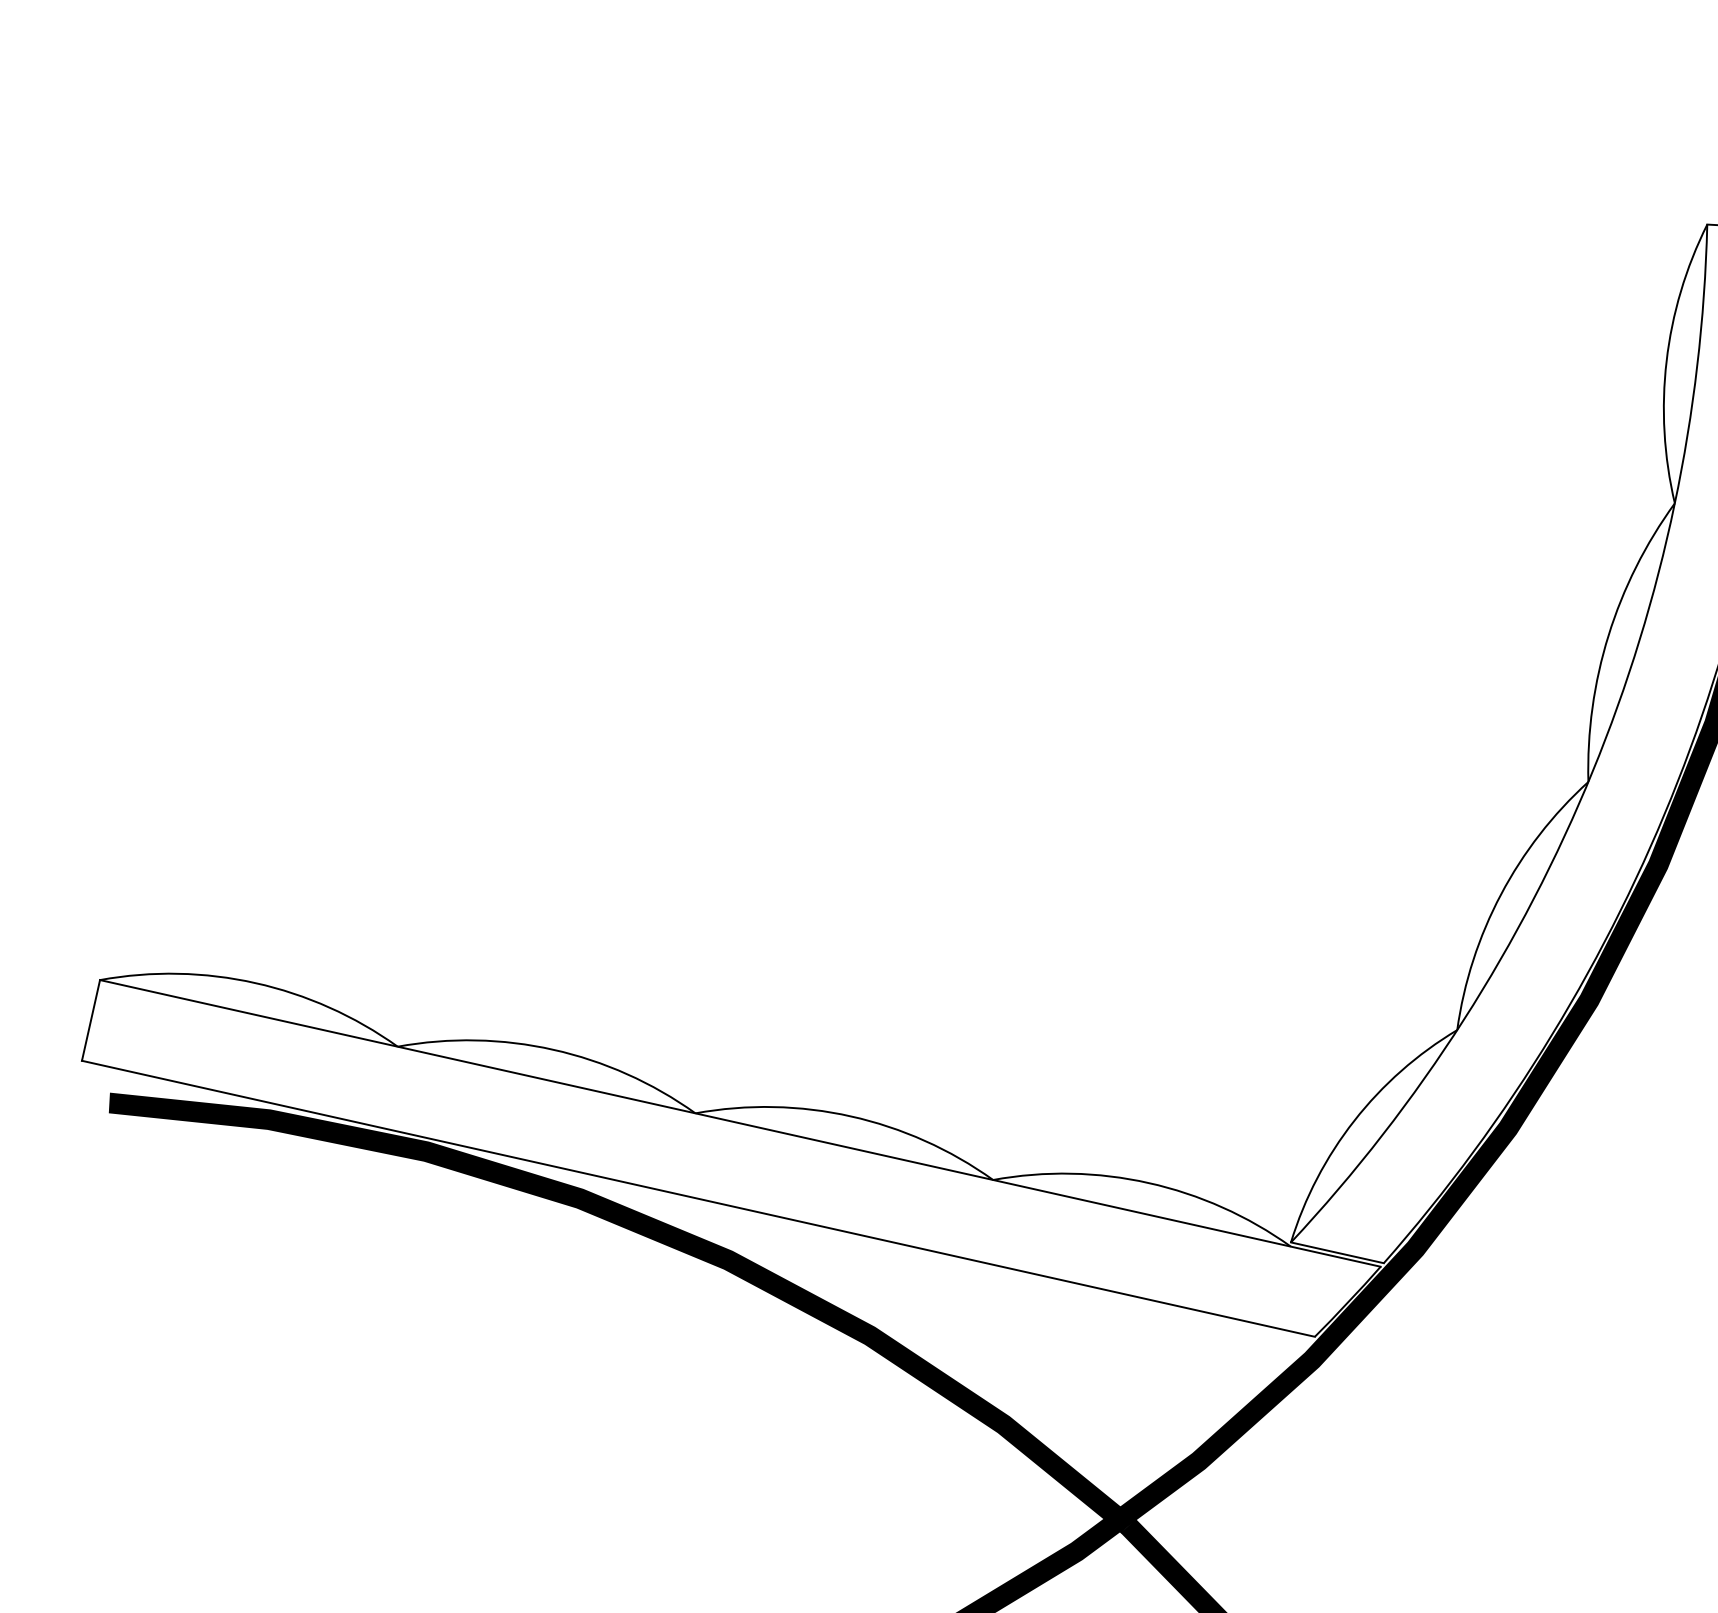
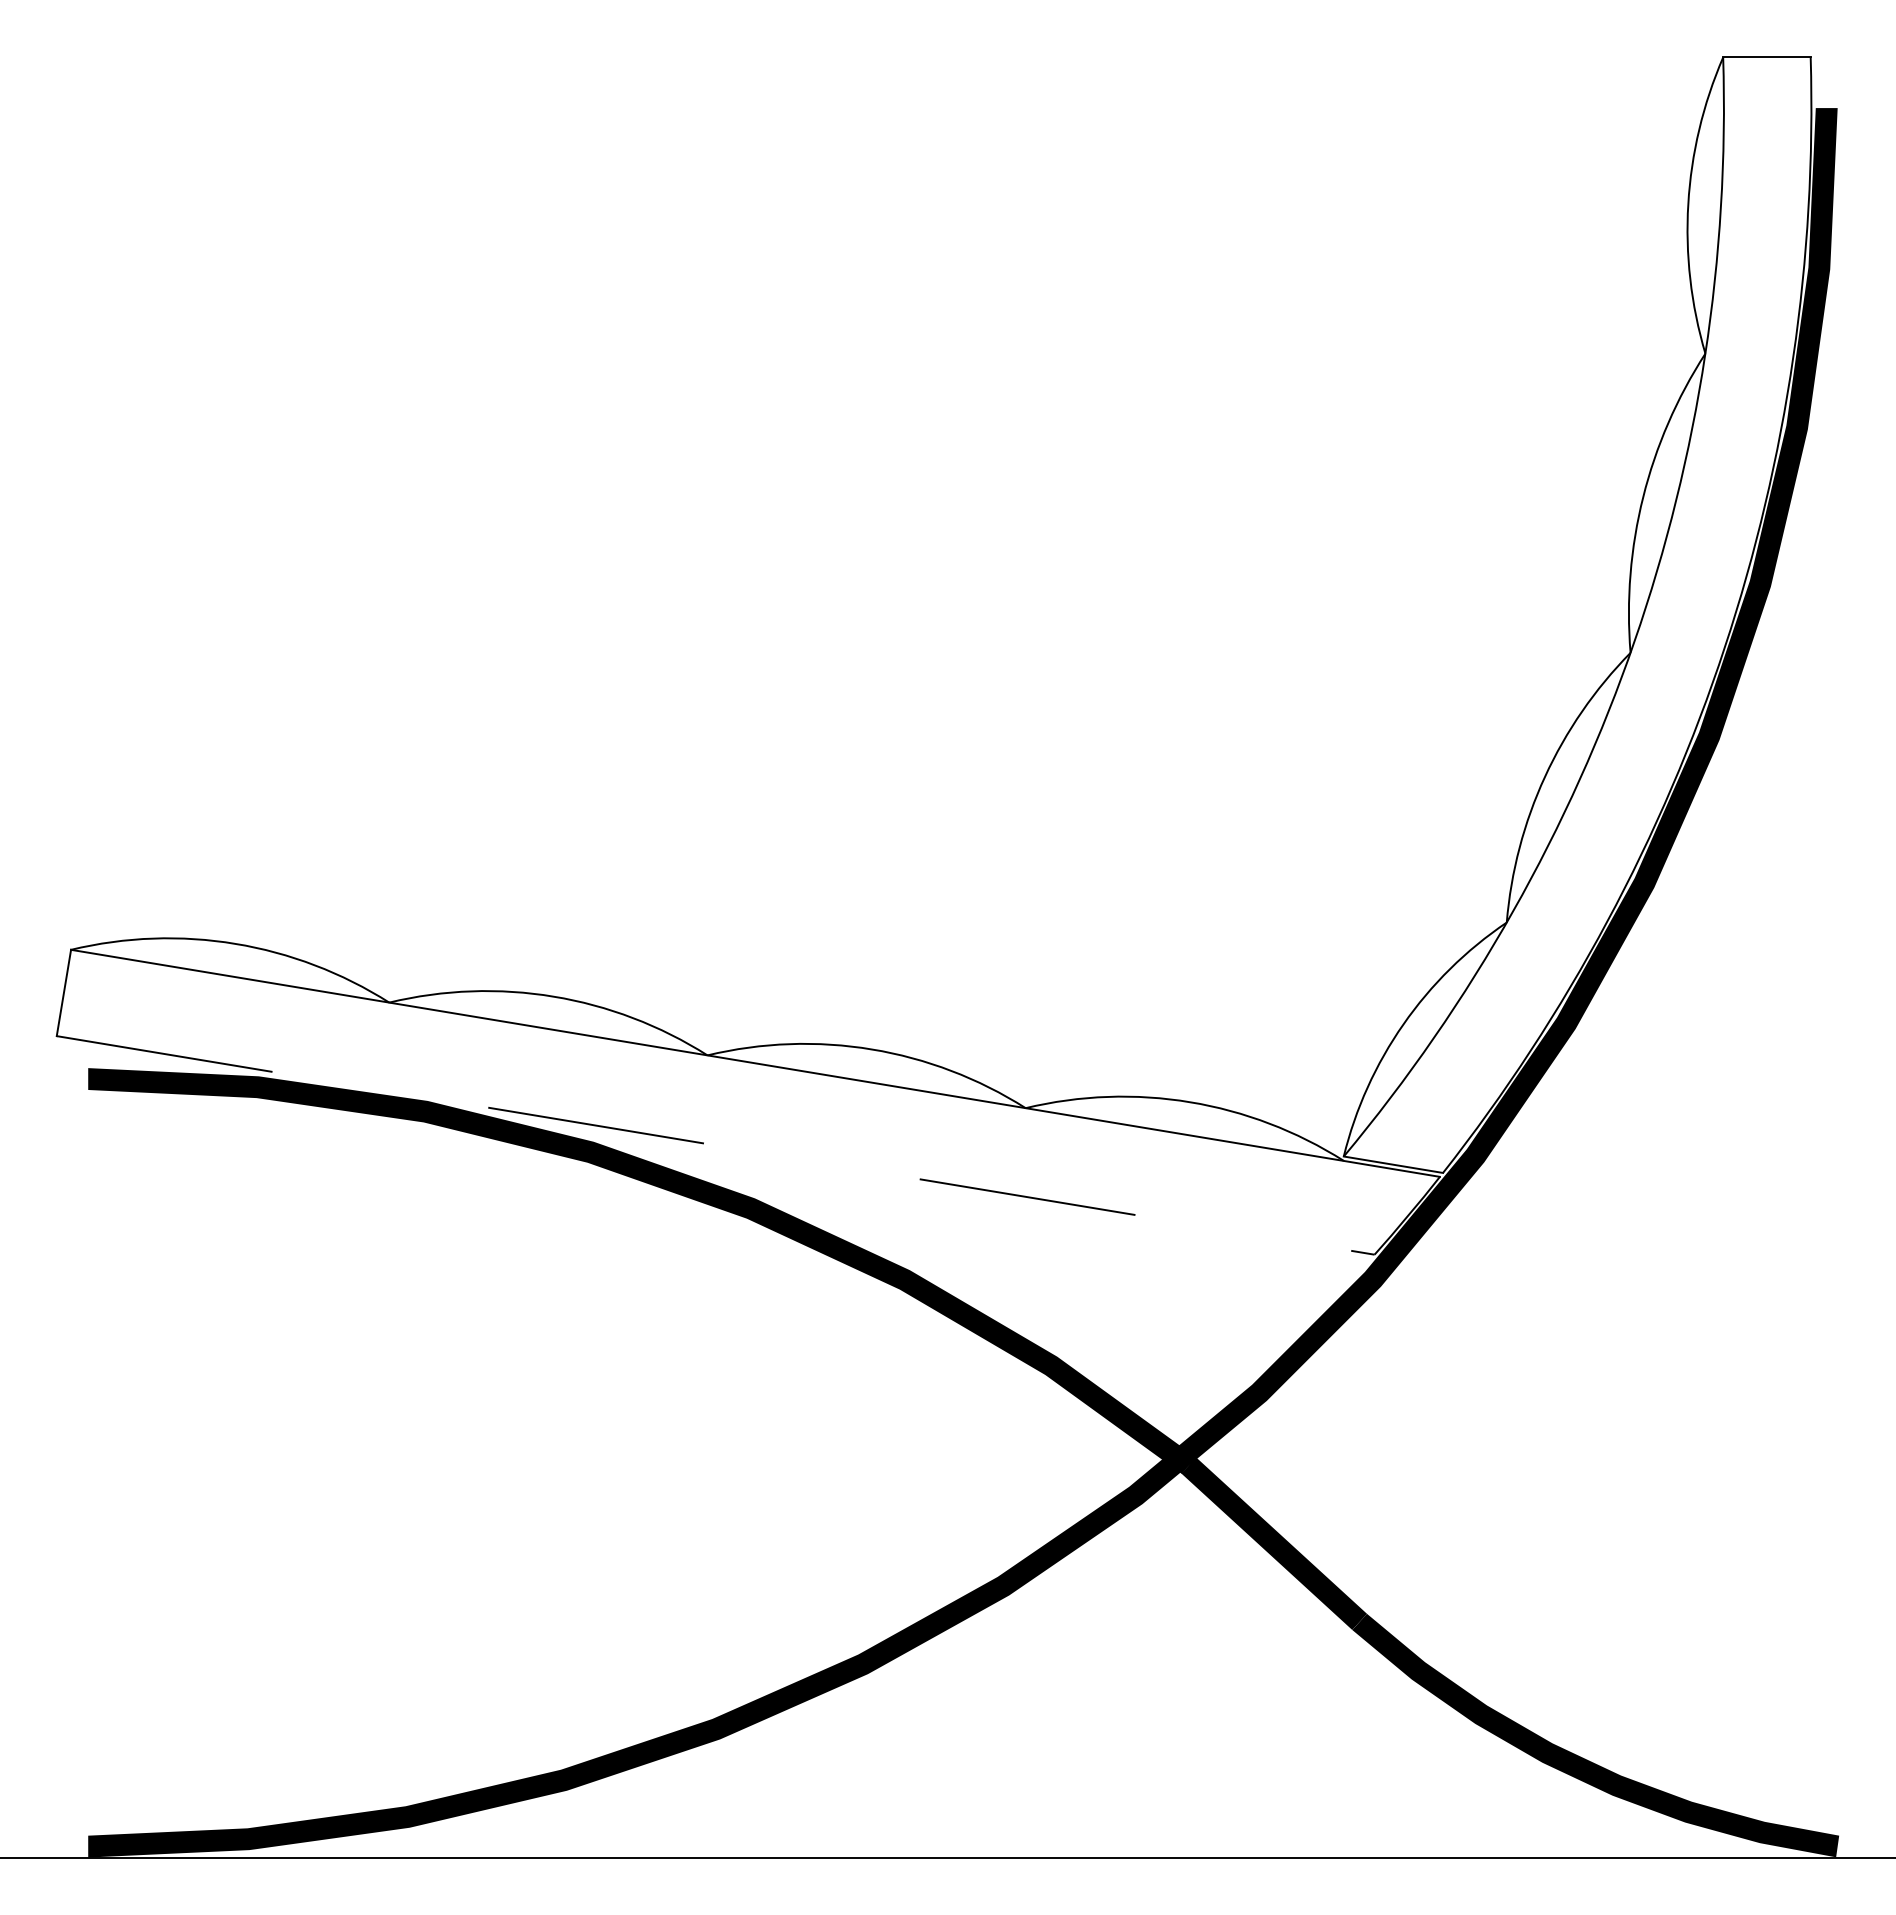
line: (698, 1198) -> (715, 1145), solid -> dashed

